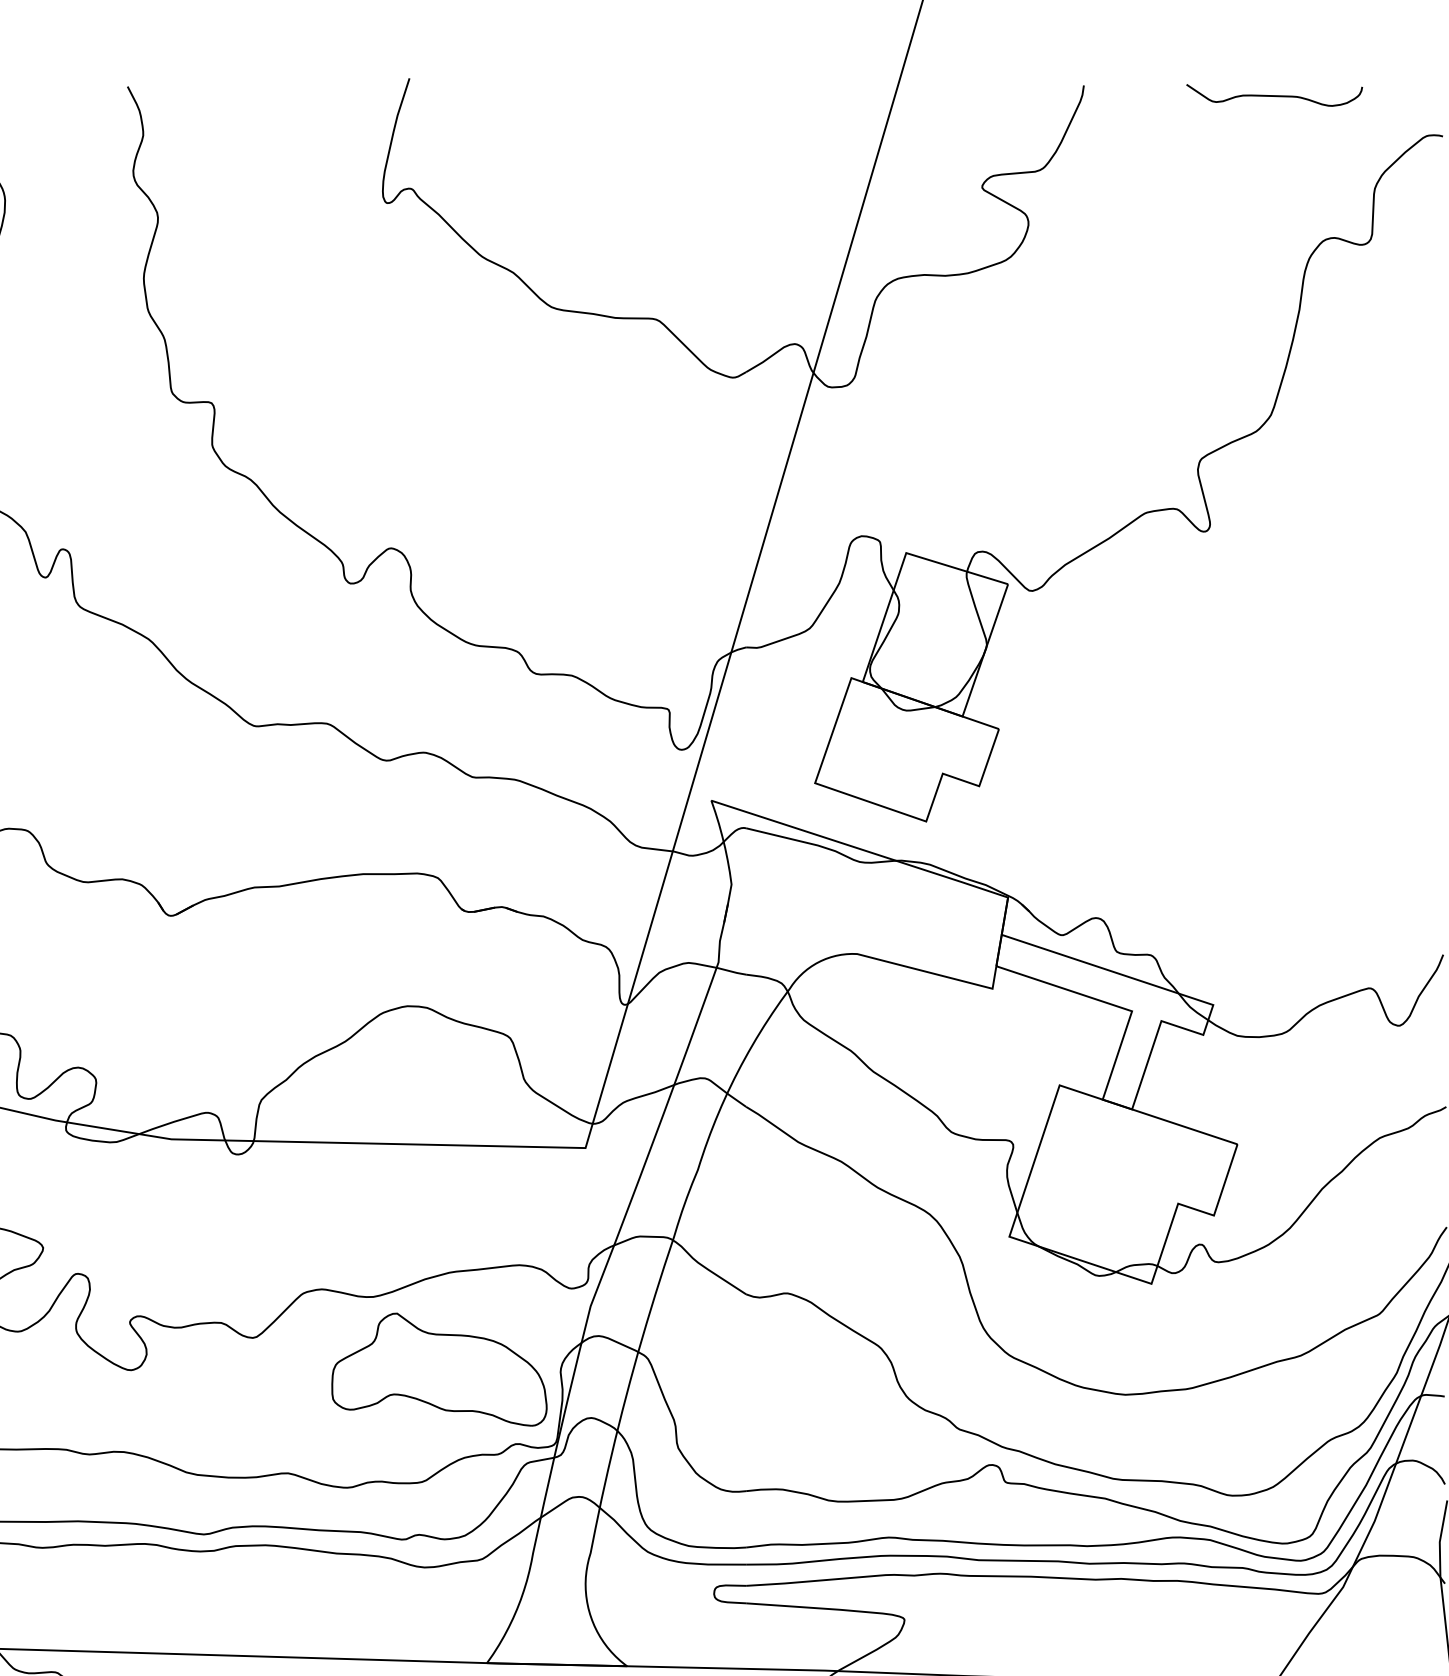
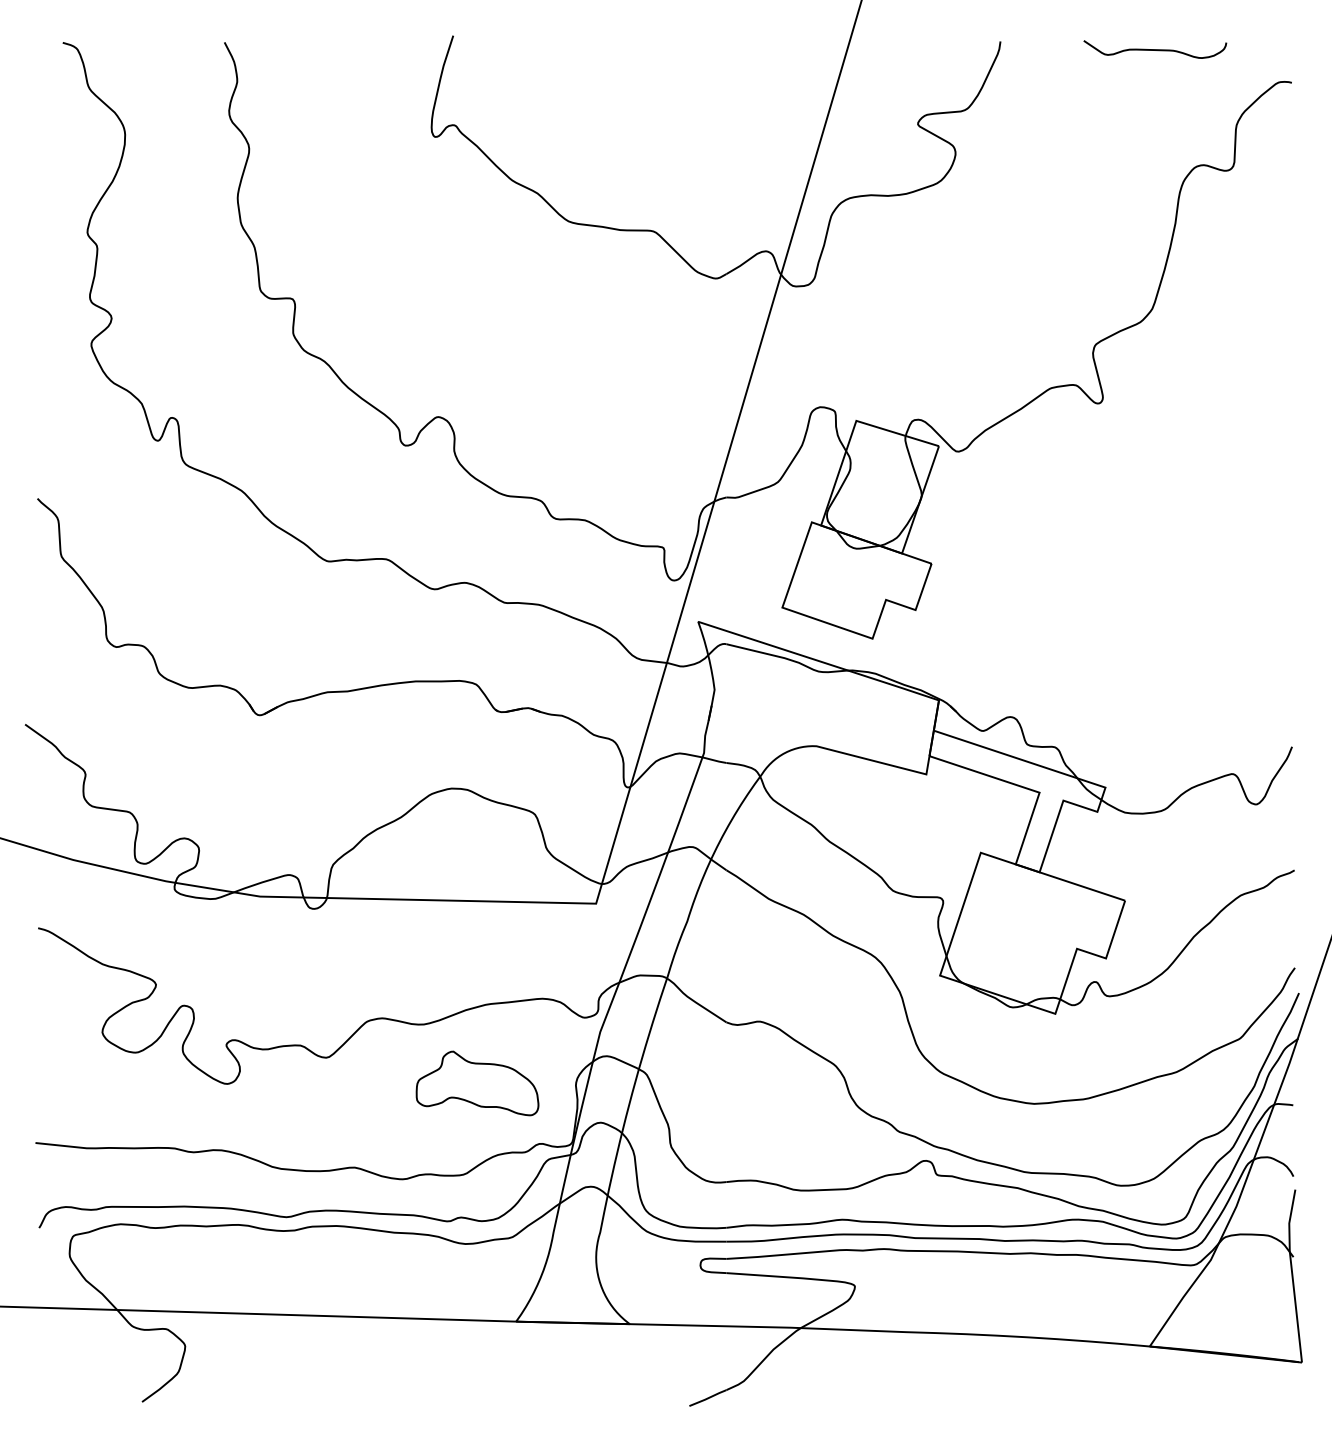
part: (439, 1369) -> (477, 1083), size x0.7

